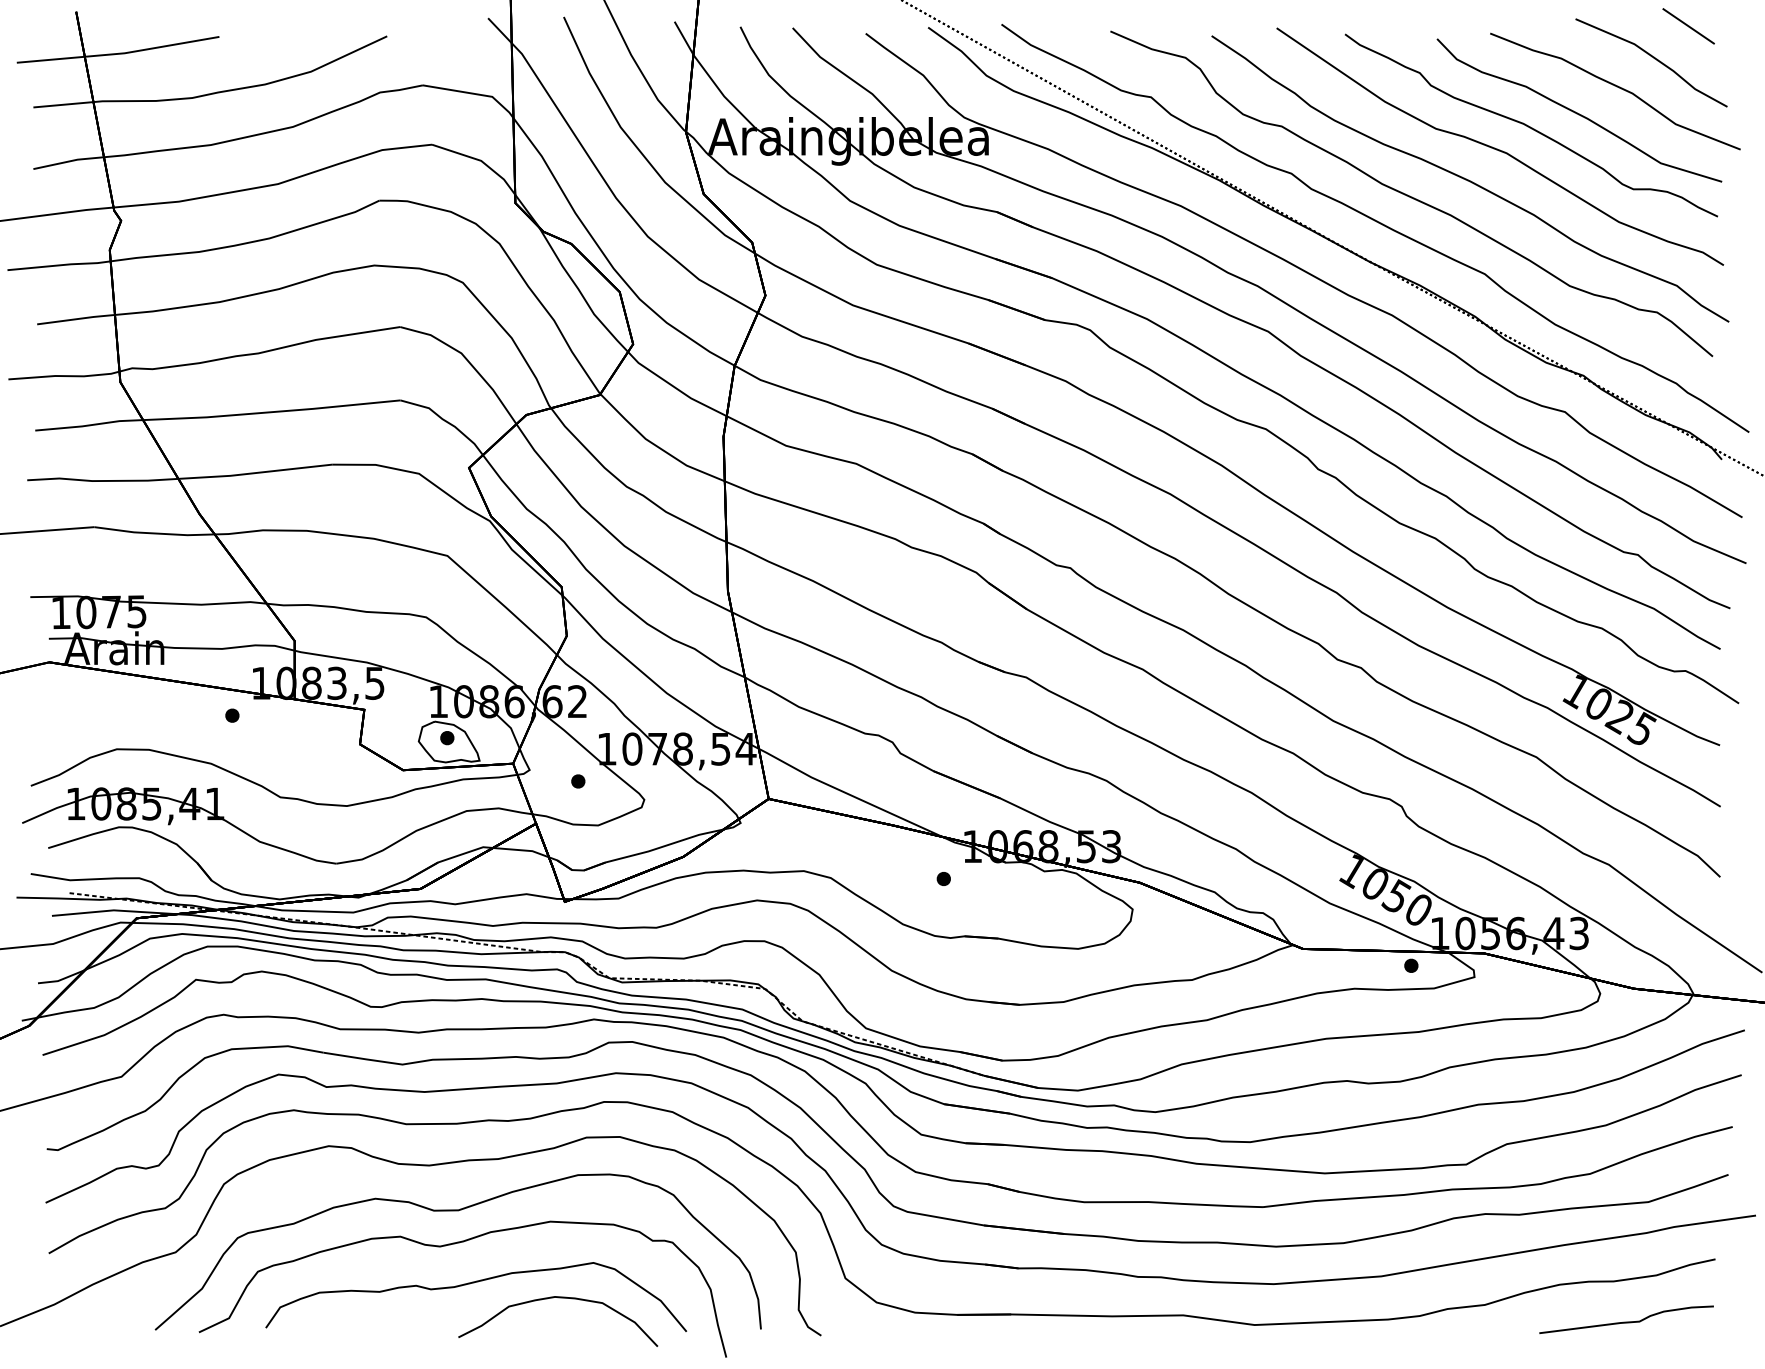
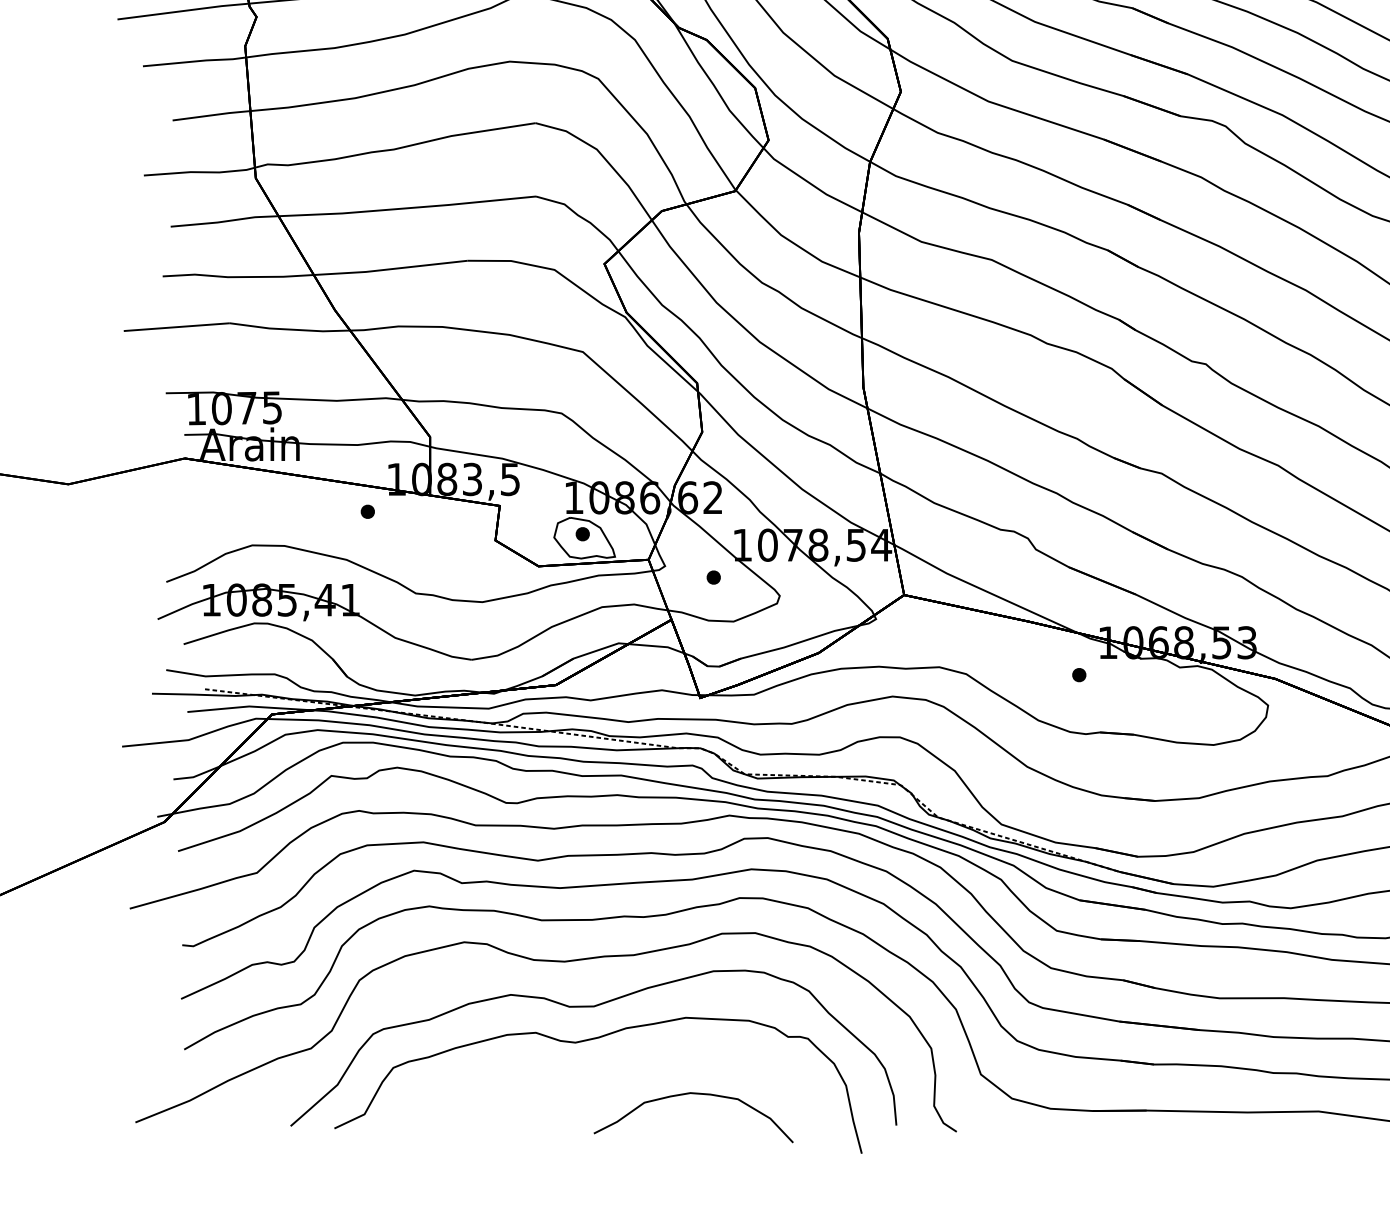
curve: (474, 1283) -> (609, 1079), removed

